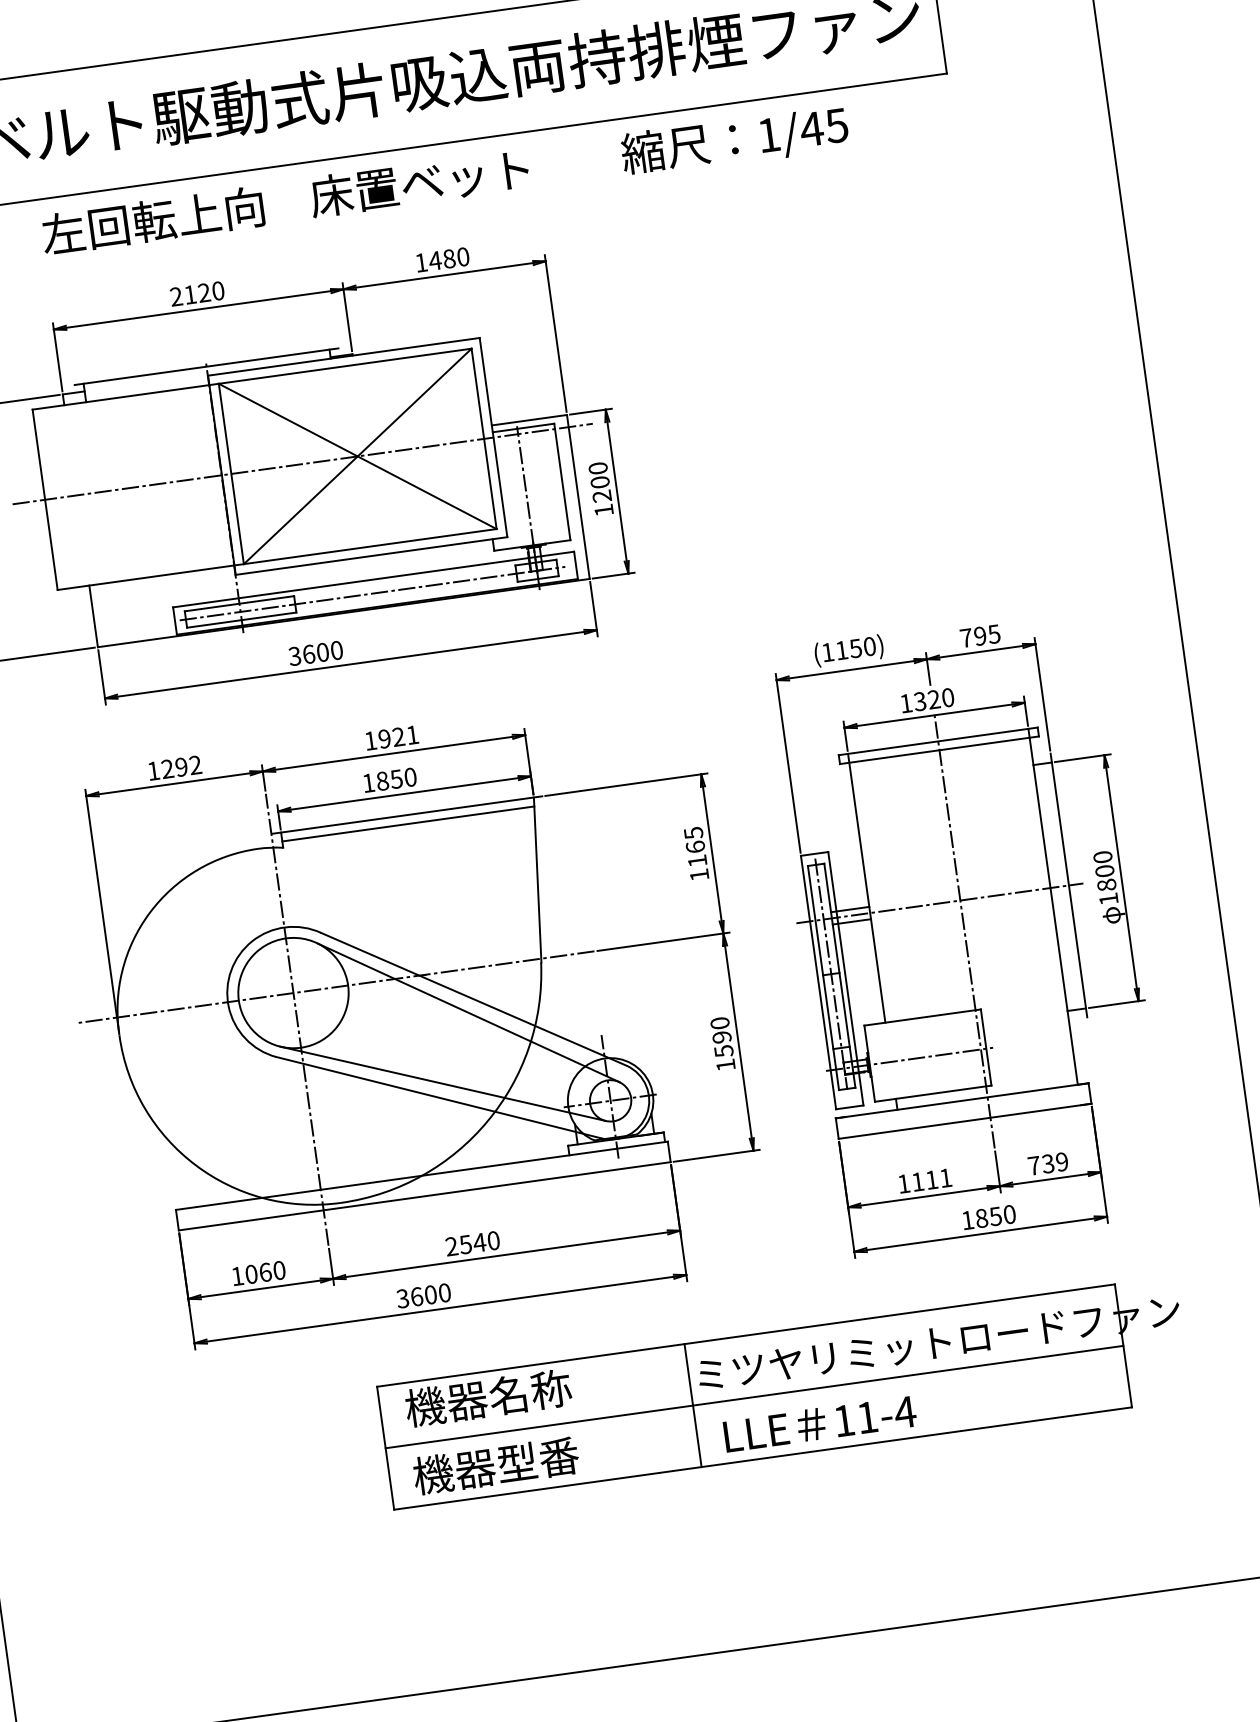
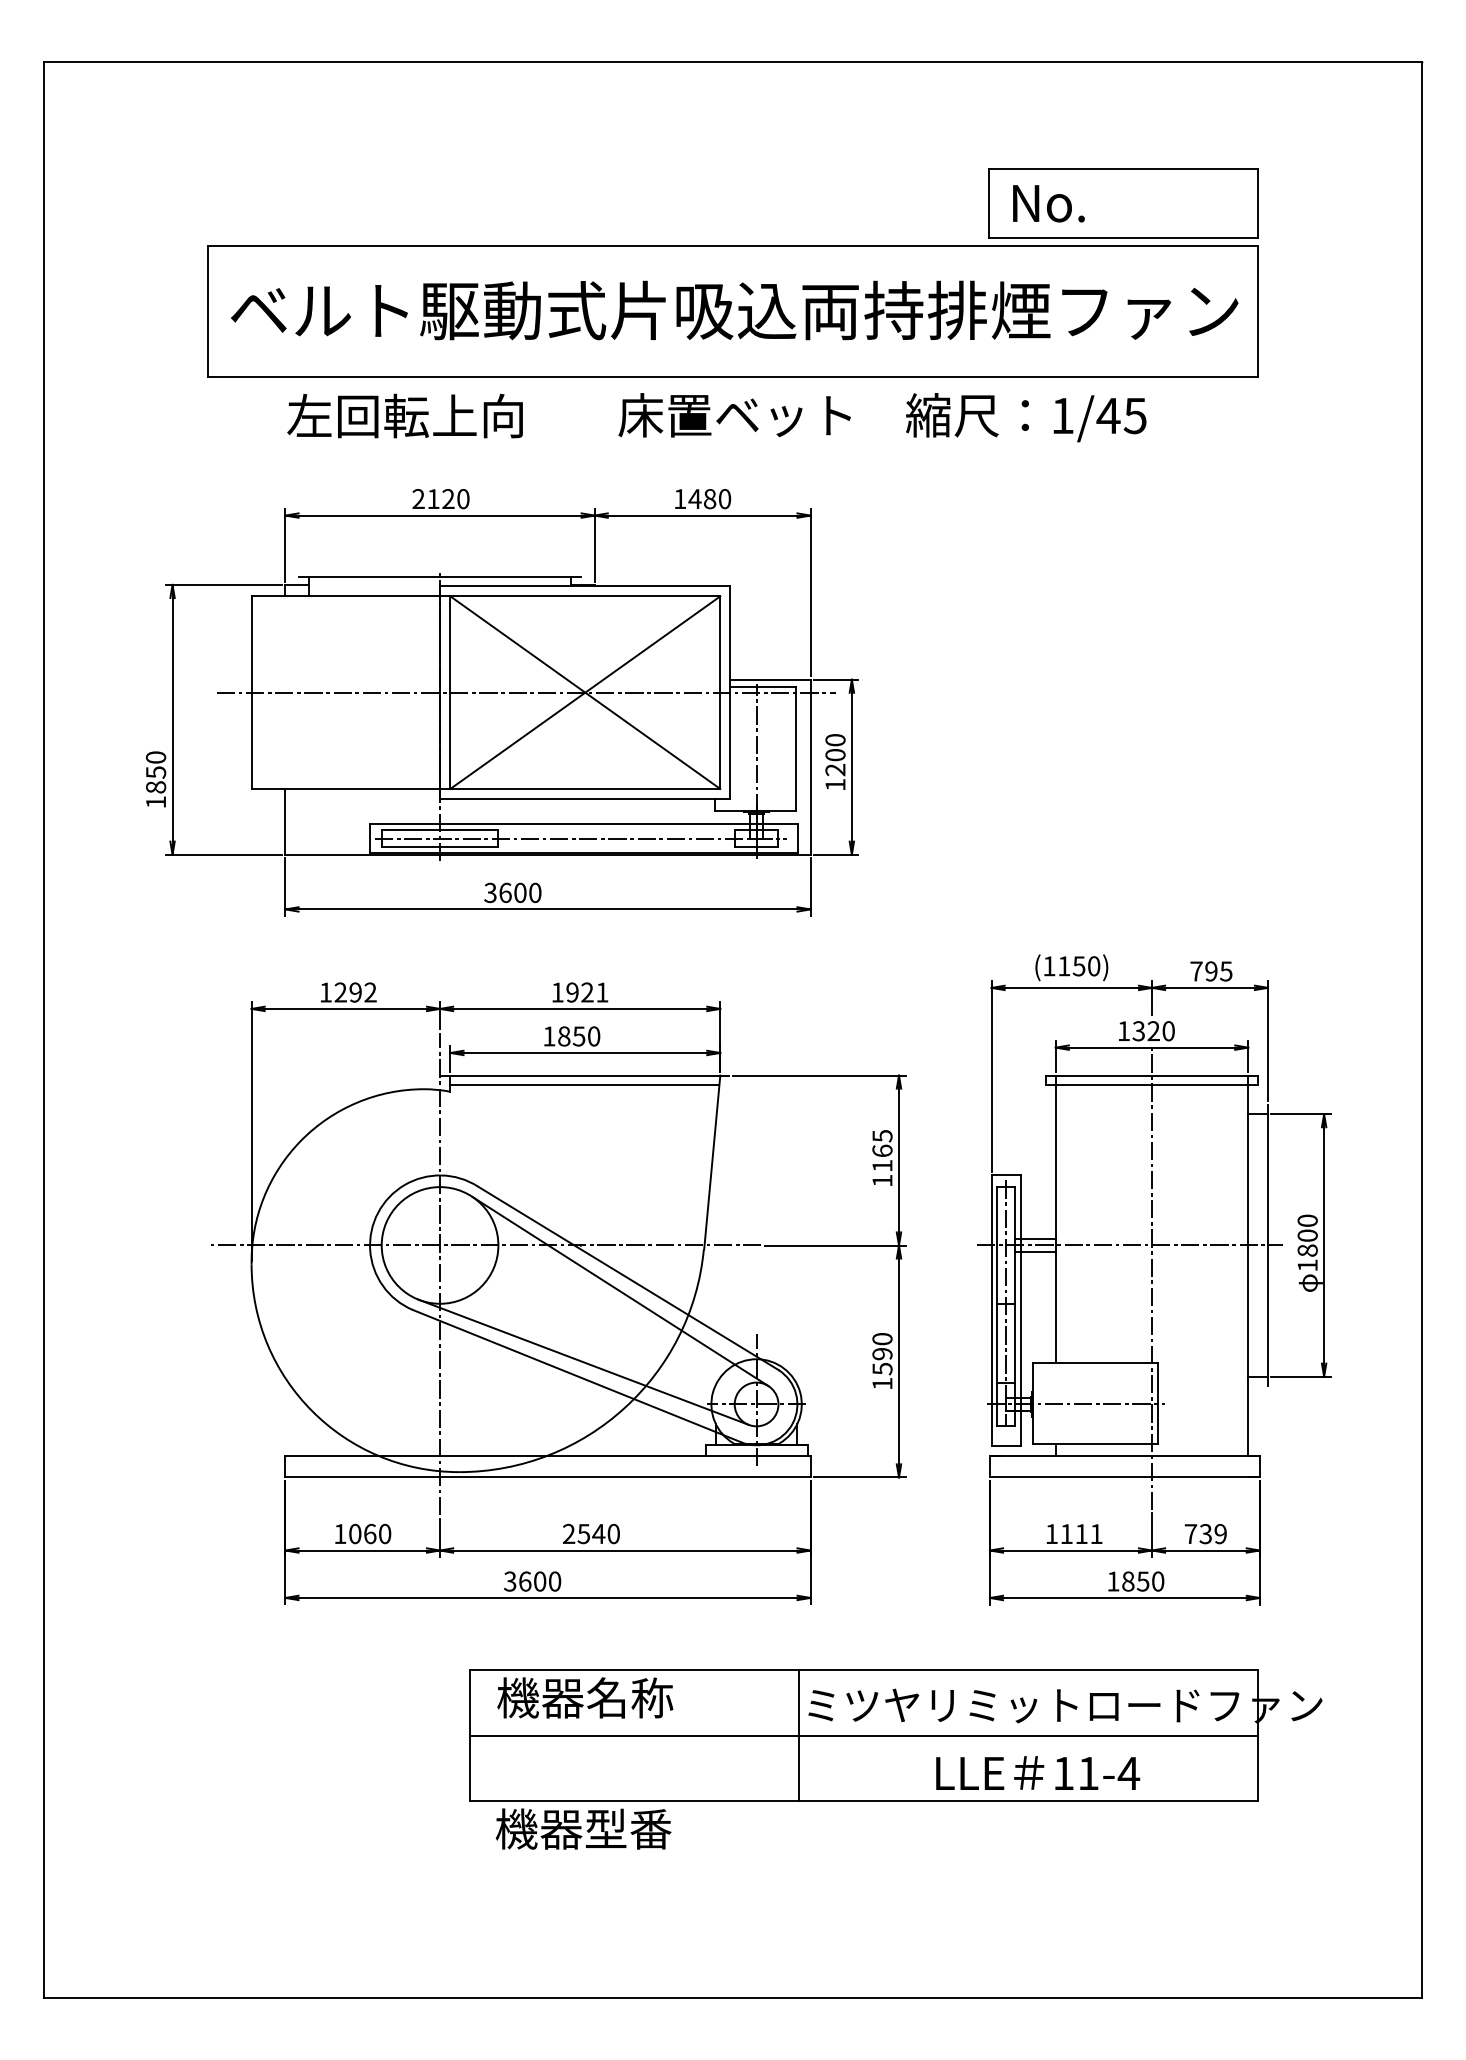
text: (419, 183) -> (734, 415), moved
text: (820, 1423) -> (1038, 1772), moved
text: (495, 1465) -> (583, 1828), moved

